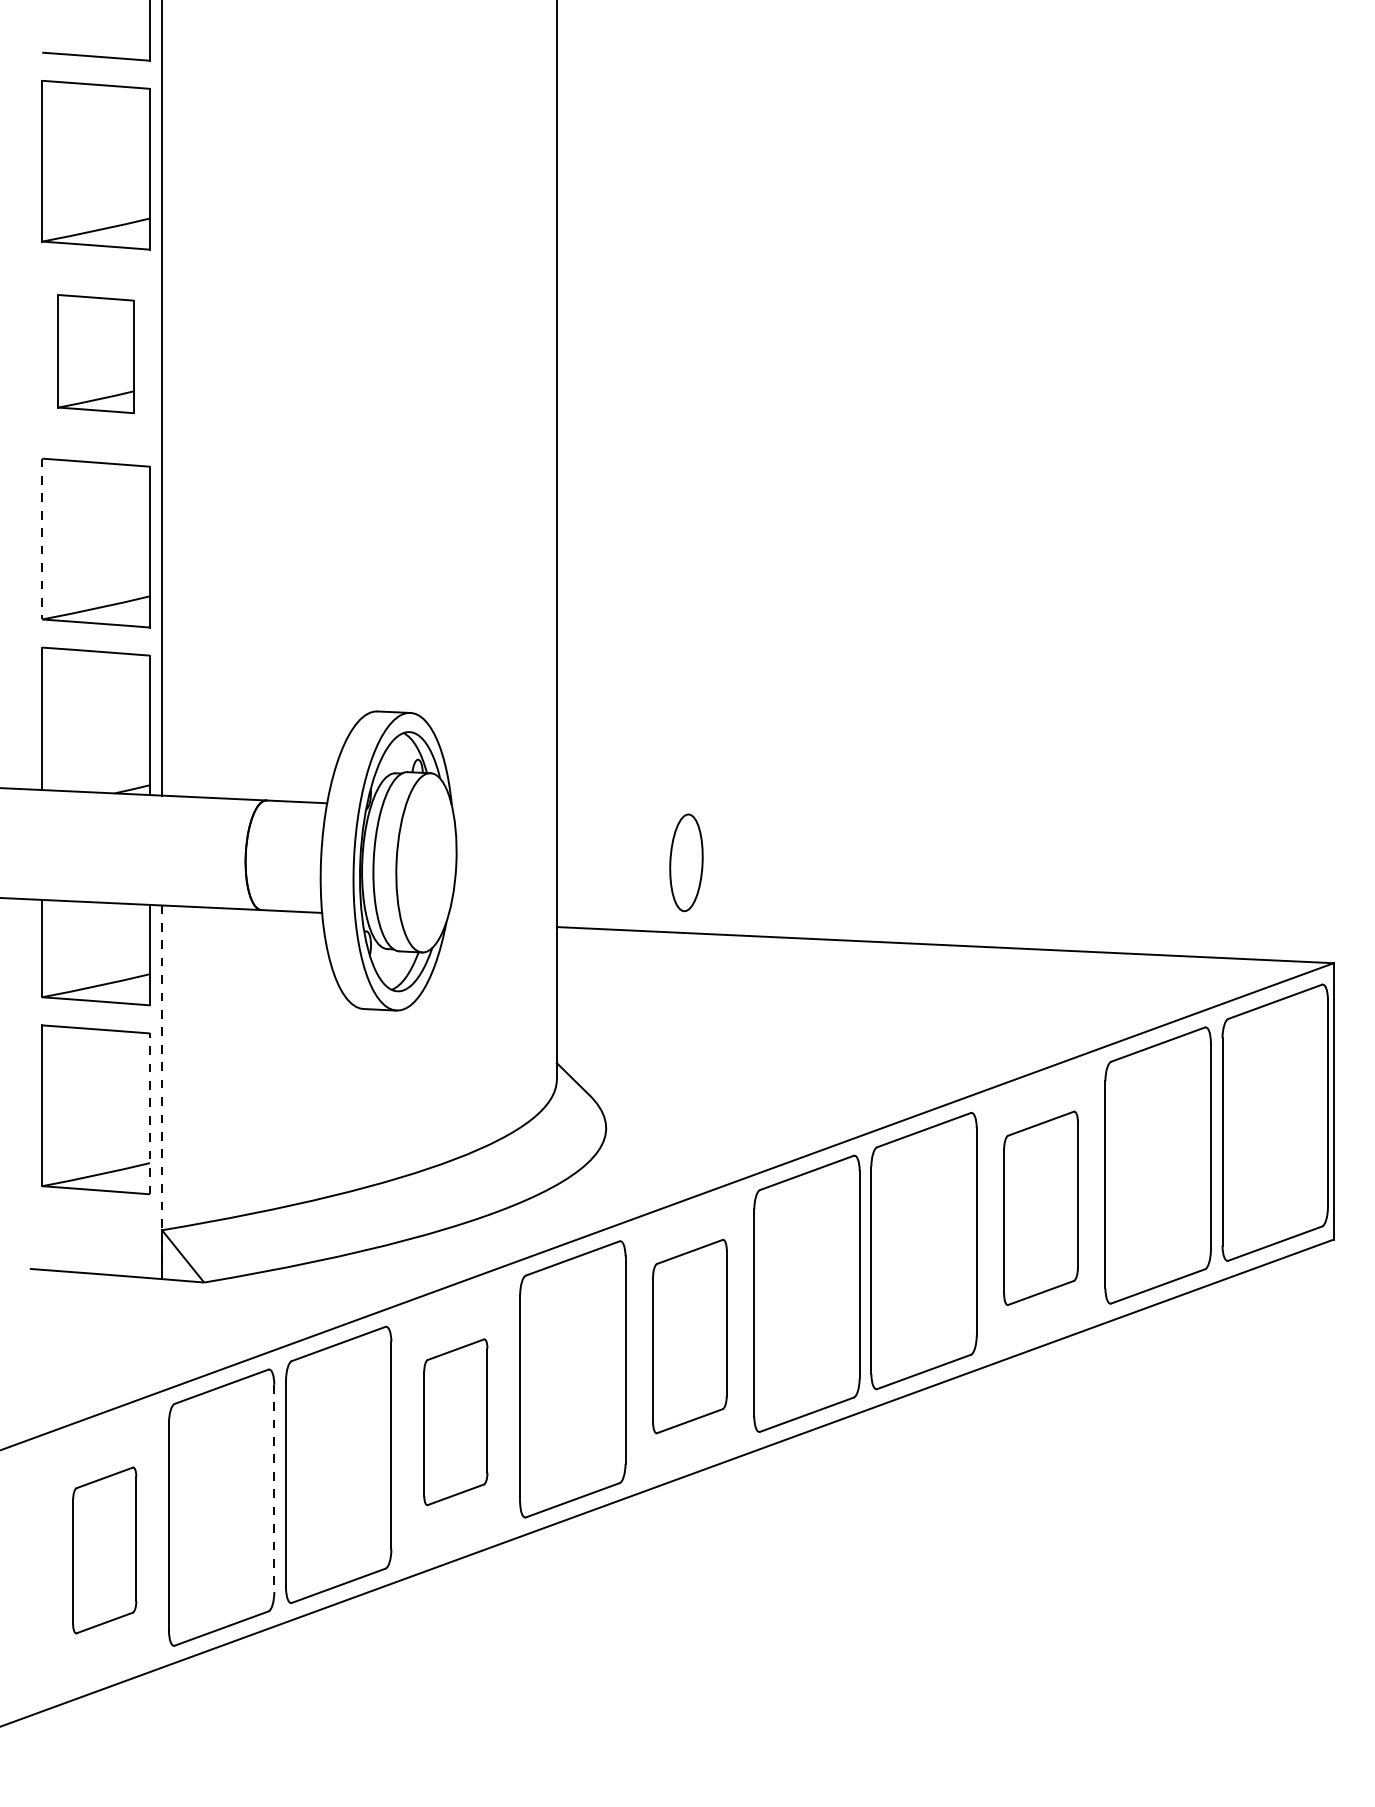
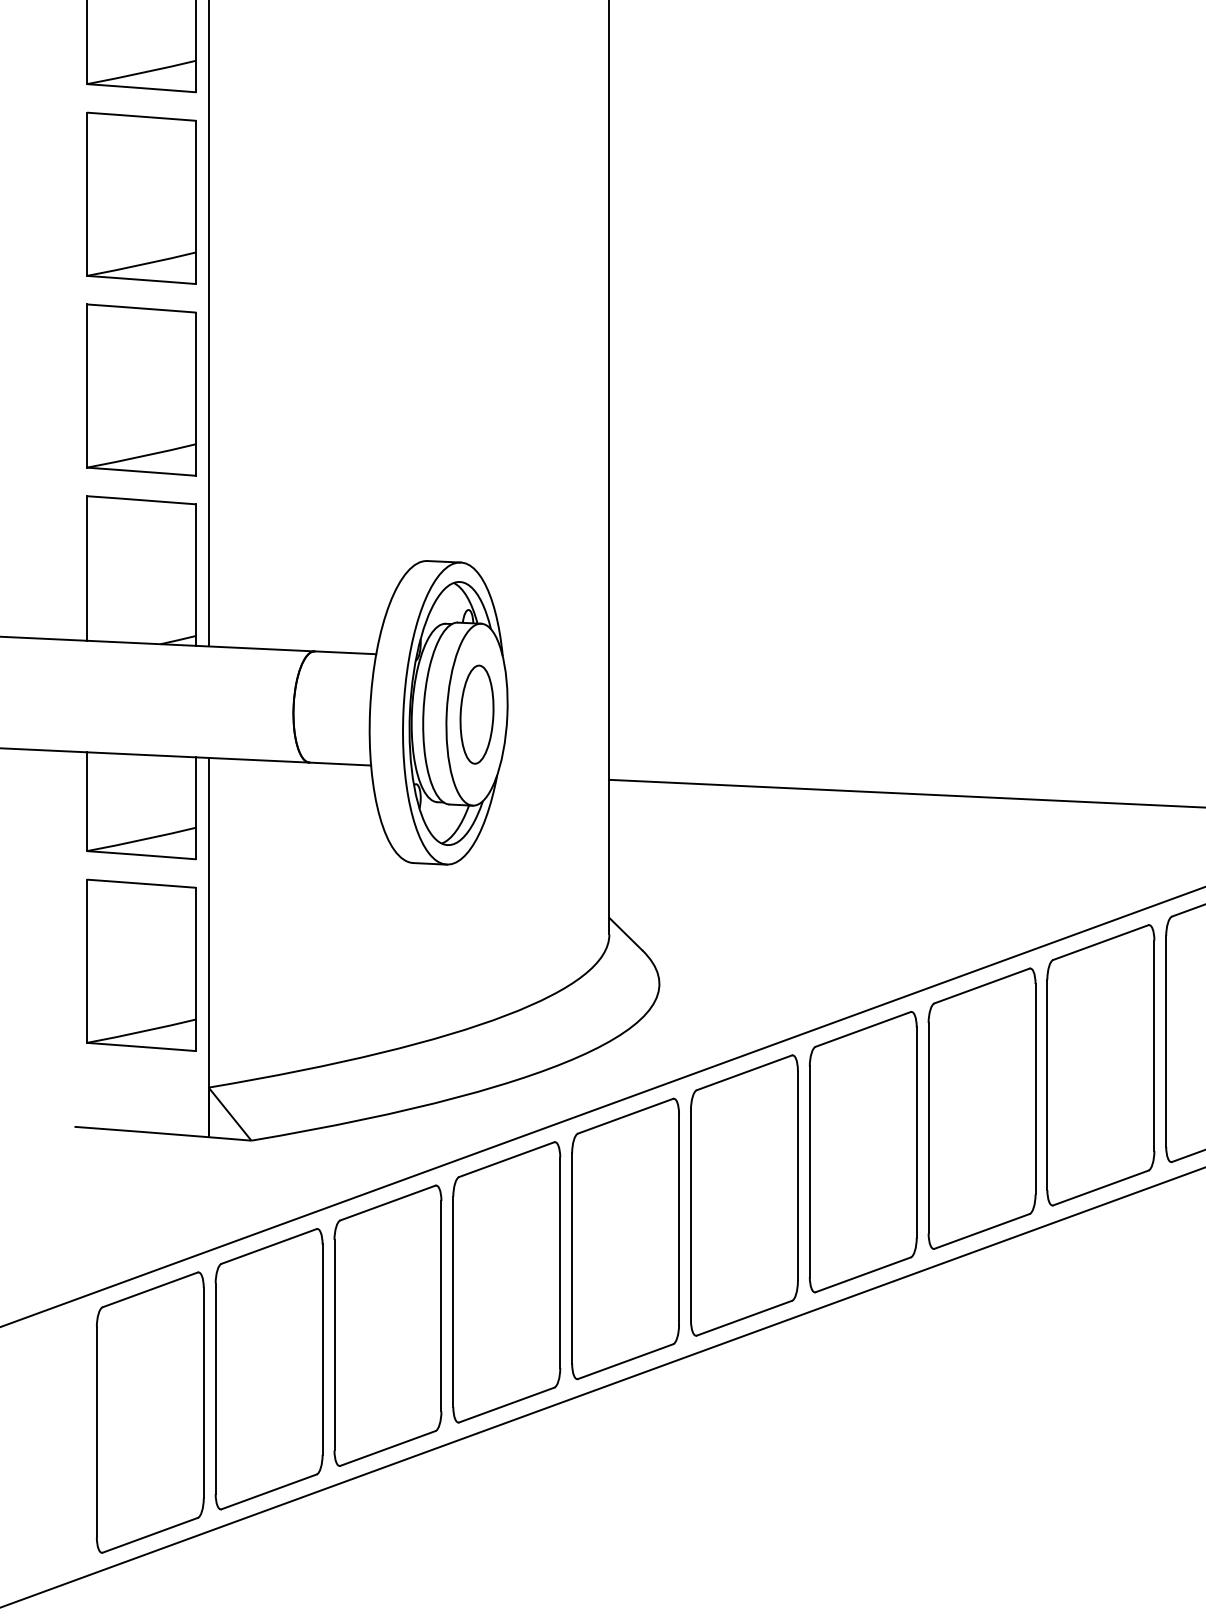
part: (95, 353) -> (141, 197), size x1.43
line: (42, 539) -> (87, 386), dashed -> solid
part: (686, 862) -> (477, 714), moved
line: (162, 1092) -> (209, 947), dashed -> solid
line: (149, 1113) -> (195, 969), dashed -> solid
part: (1040, 1208) -> (1100, 1065), size x1.43
part: (689, 1336) -> (744, 1195), size x1.43
part: (455, 1422) -> (506, 1282), size x1.67
line: (274, 1488) -> (322, 1349), dashed -> solid
part: (104, 1550) -> (150, 1412), size x1.67

